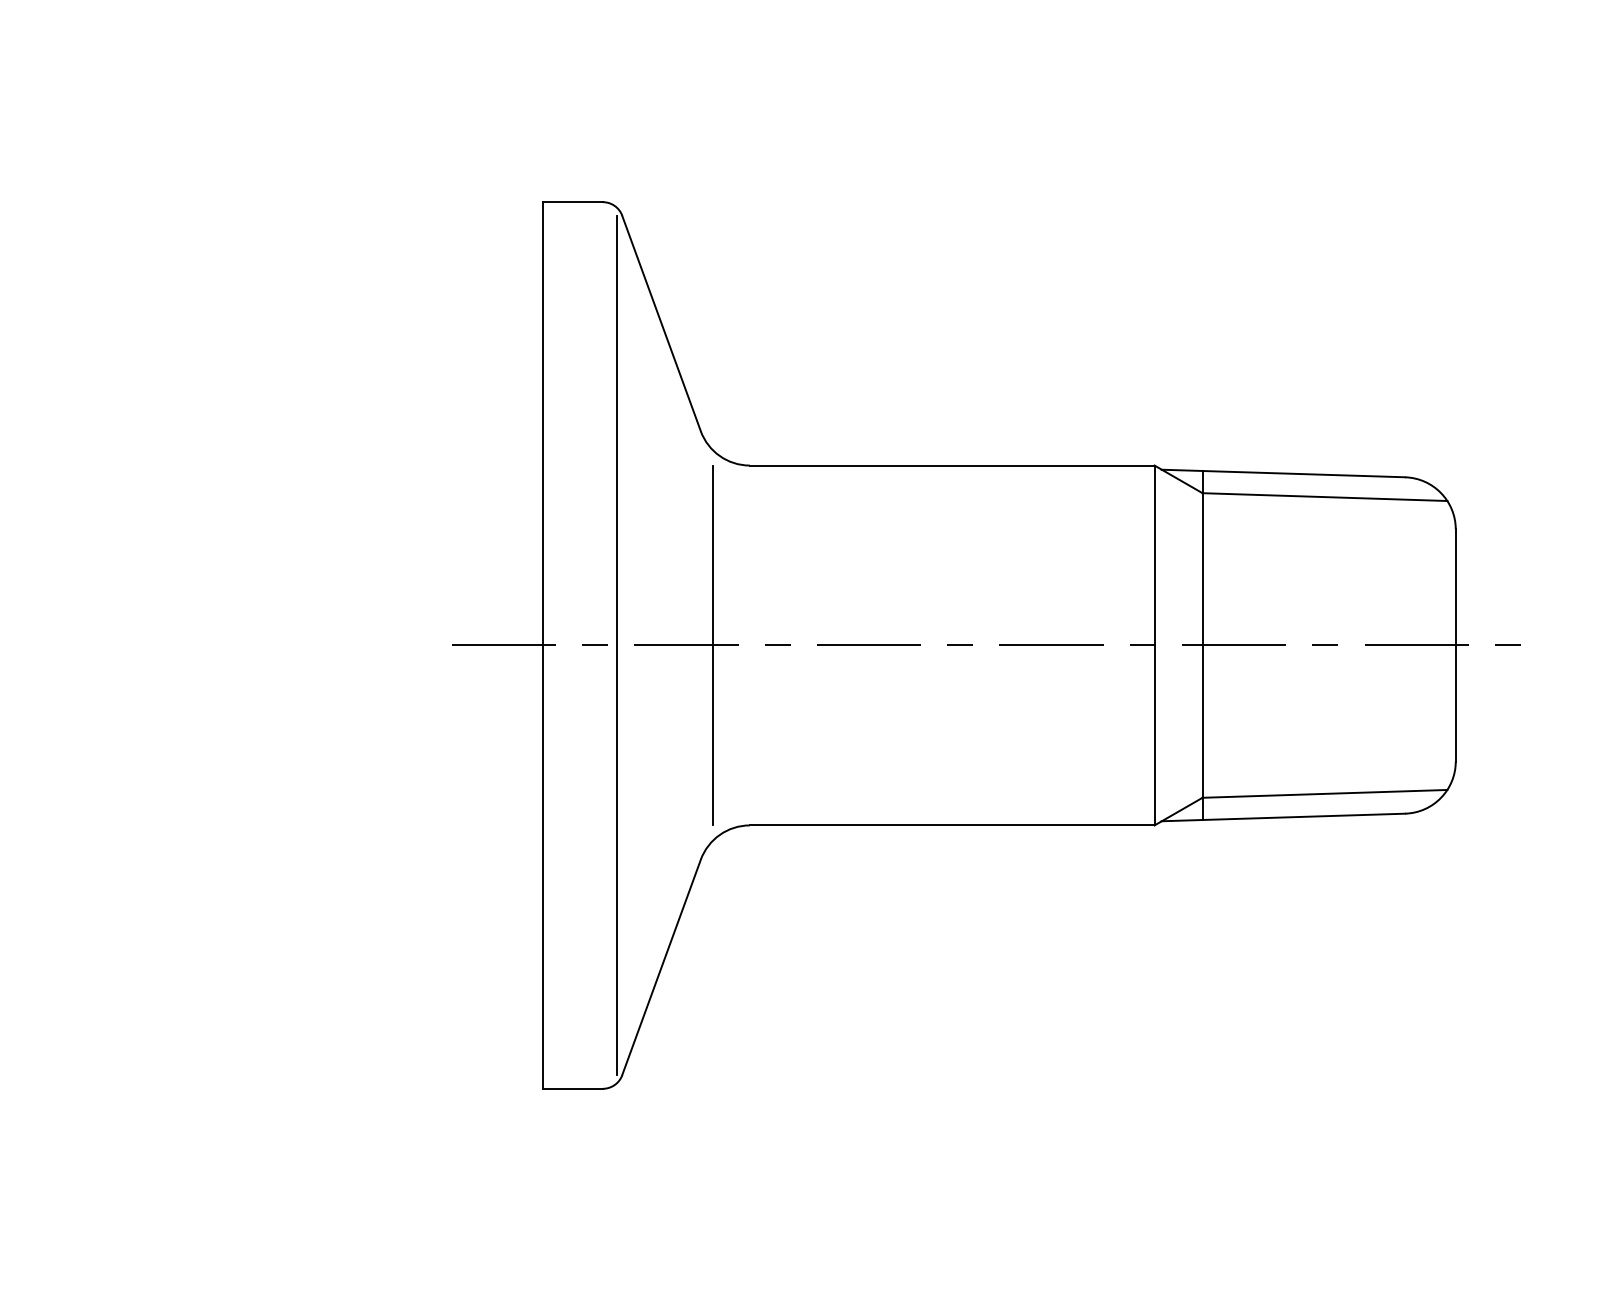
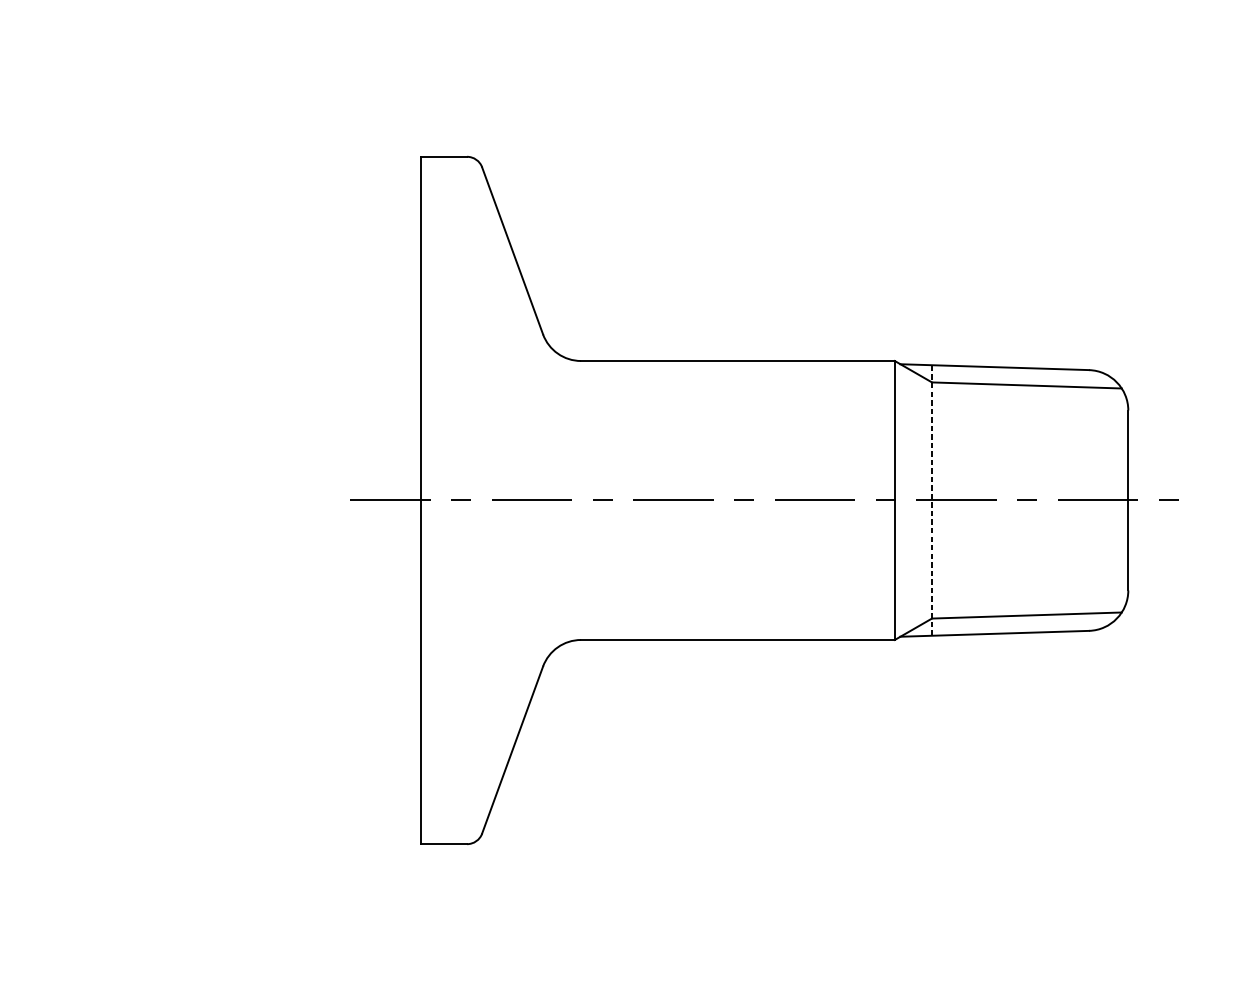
line: (617, 645) -> (478, 500), removed
line: (713, 645) -> (552, 500), removed
line: (1202, 645) -> (931, 500), solid -> dashed

